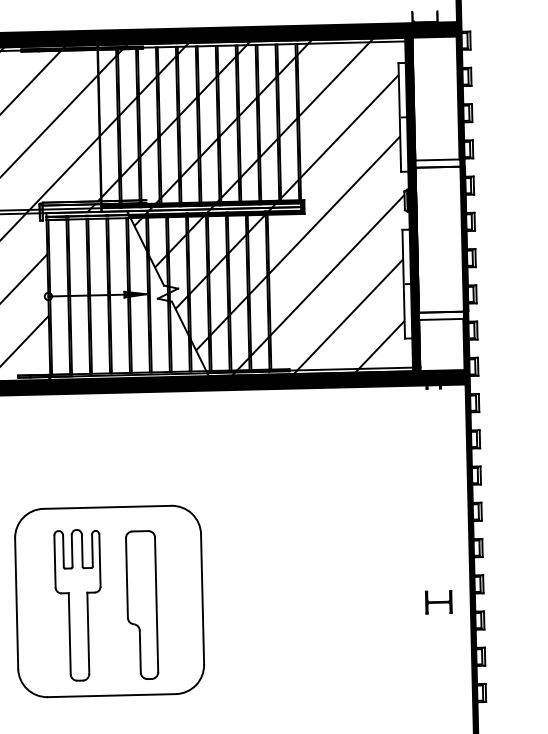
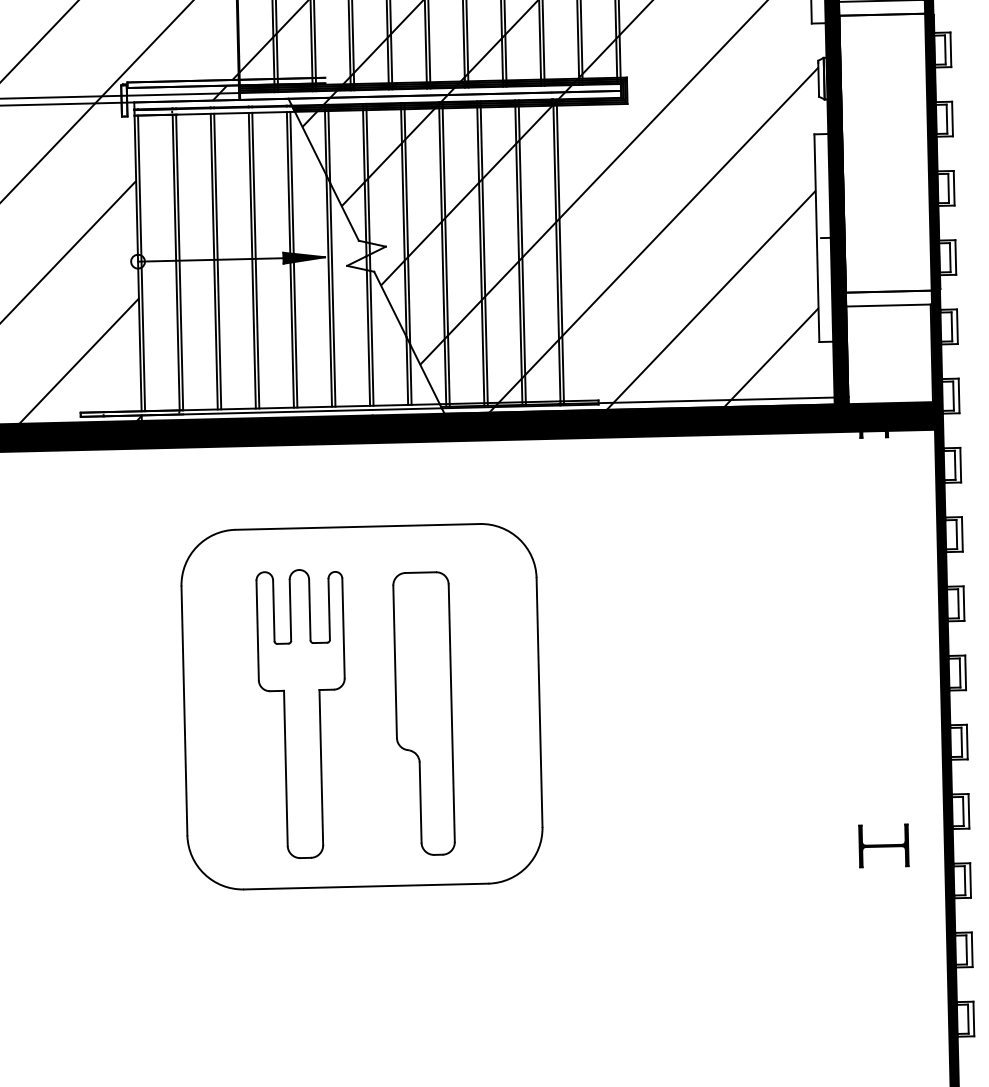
part: (109, 601) -> (361, 706), moved

